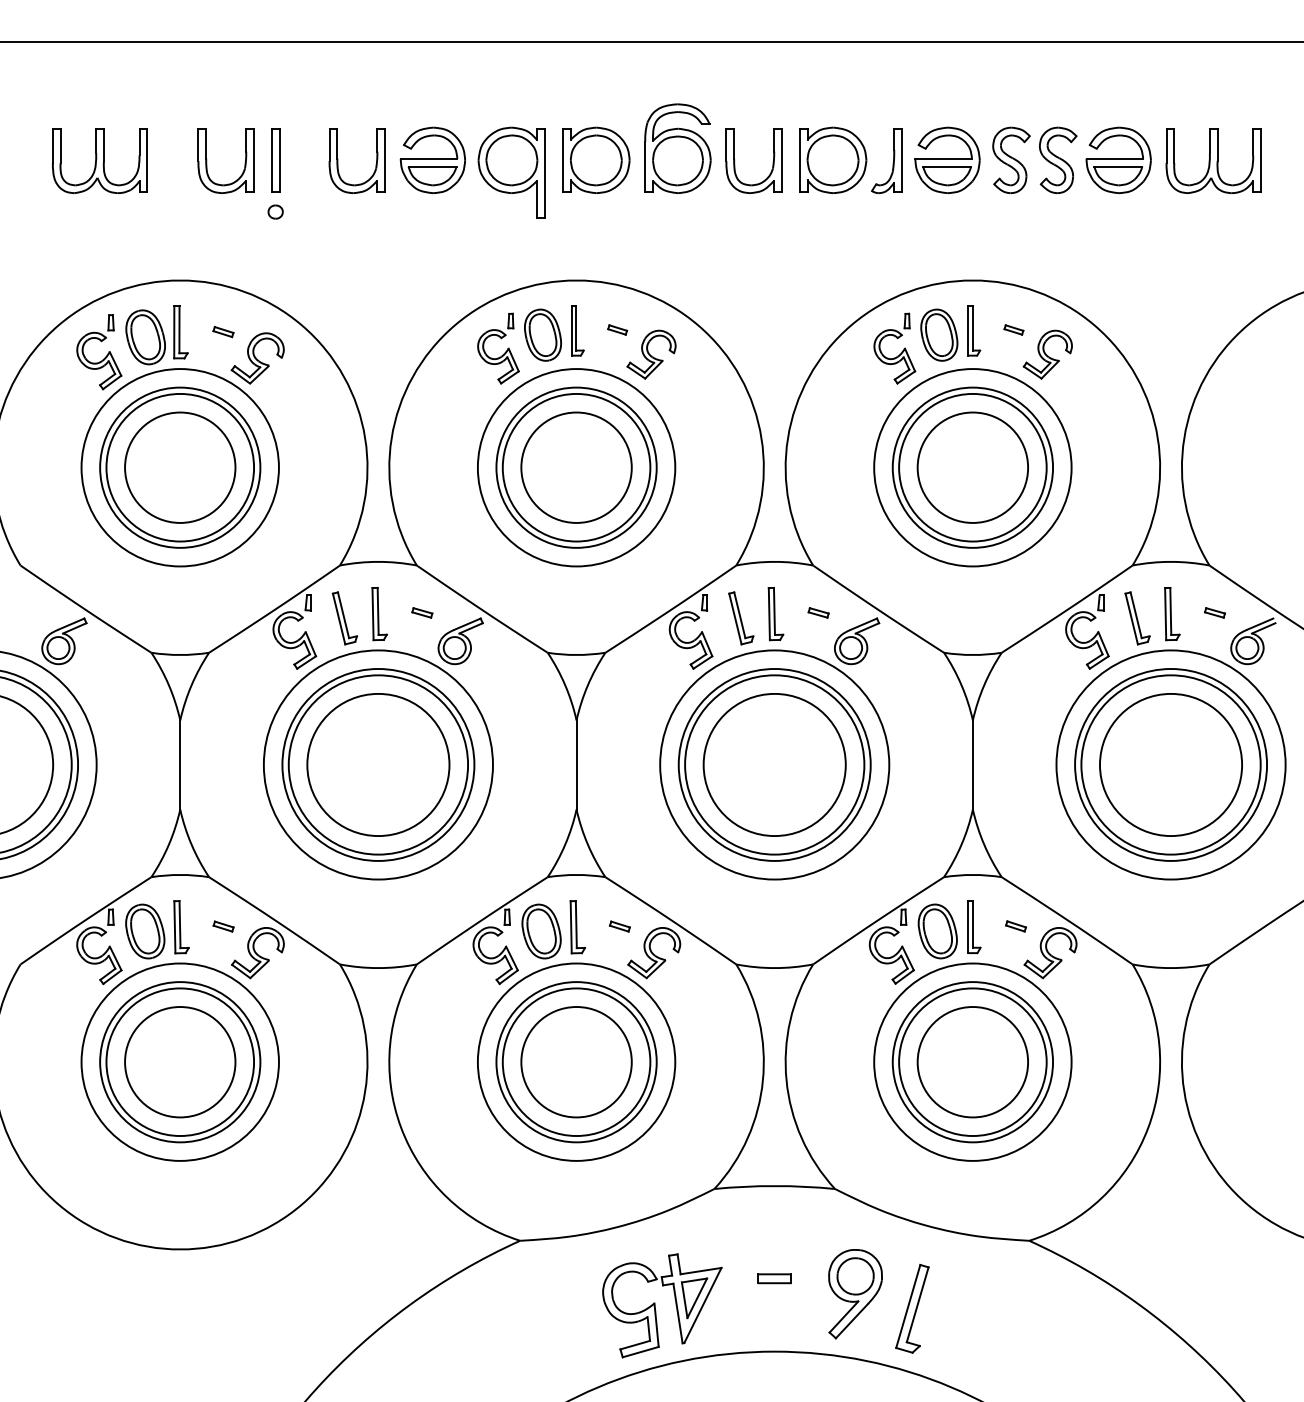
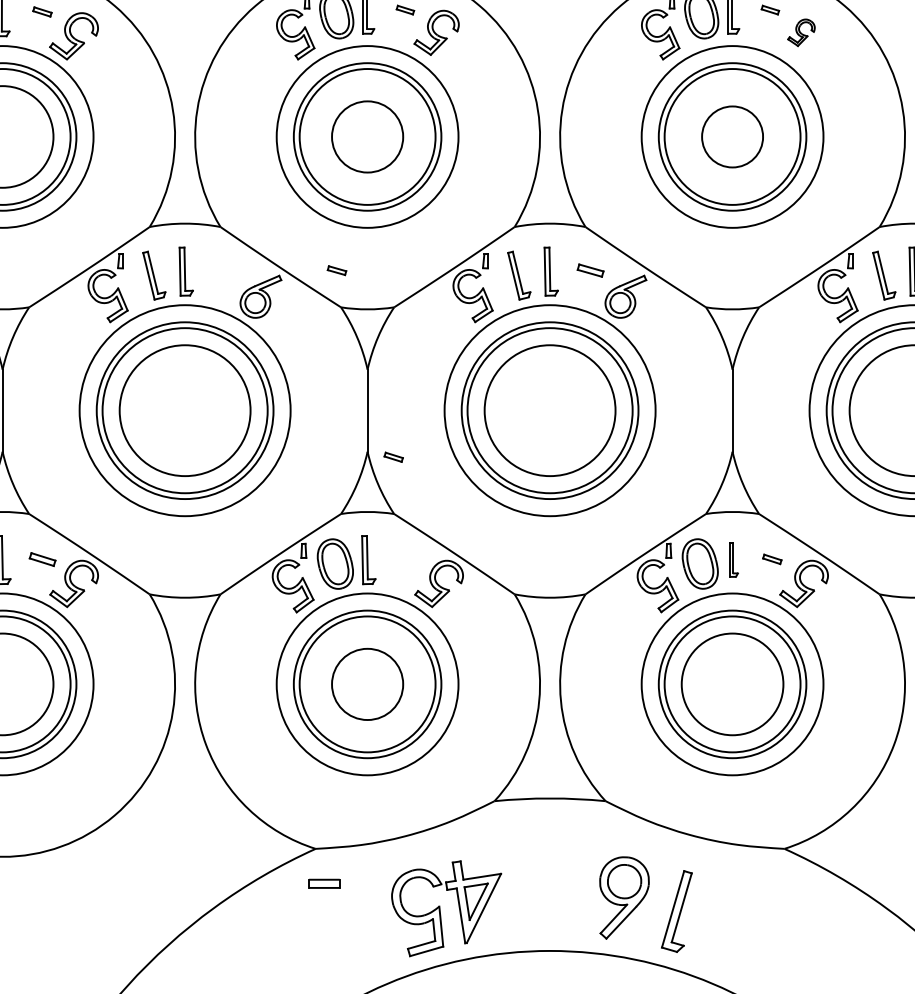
part: (1047, 354) -> (801, 32), size x0.6
circle: (576, 467) -> (367, 136), size x0.7
circle: (972, 467) -> (732, 136), size x0.6
part: (422, 612) -> (337, 270), moved
part: (818, 612) -> (590, 270), size x1.4
part: (223, 926) -> (42, 559), size x1.4
part: (619, 926) -> (393, 457), moved
part: (974, 927) -> (734, 560), size x0.7
circle: (576, 1062) -> (367, 684), size x0.7
part: (774, 1278) -> (324, 883), moved

